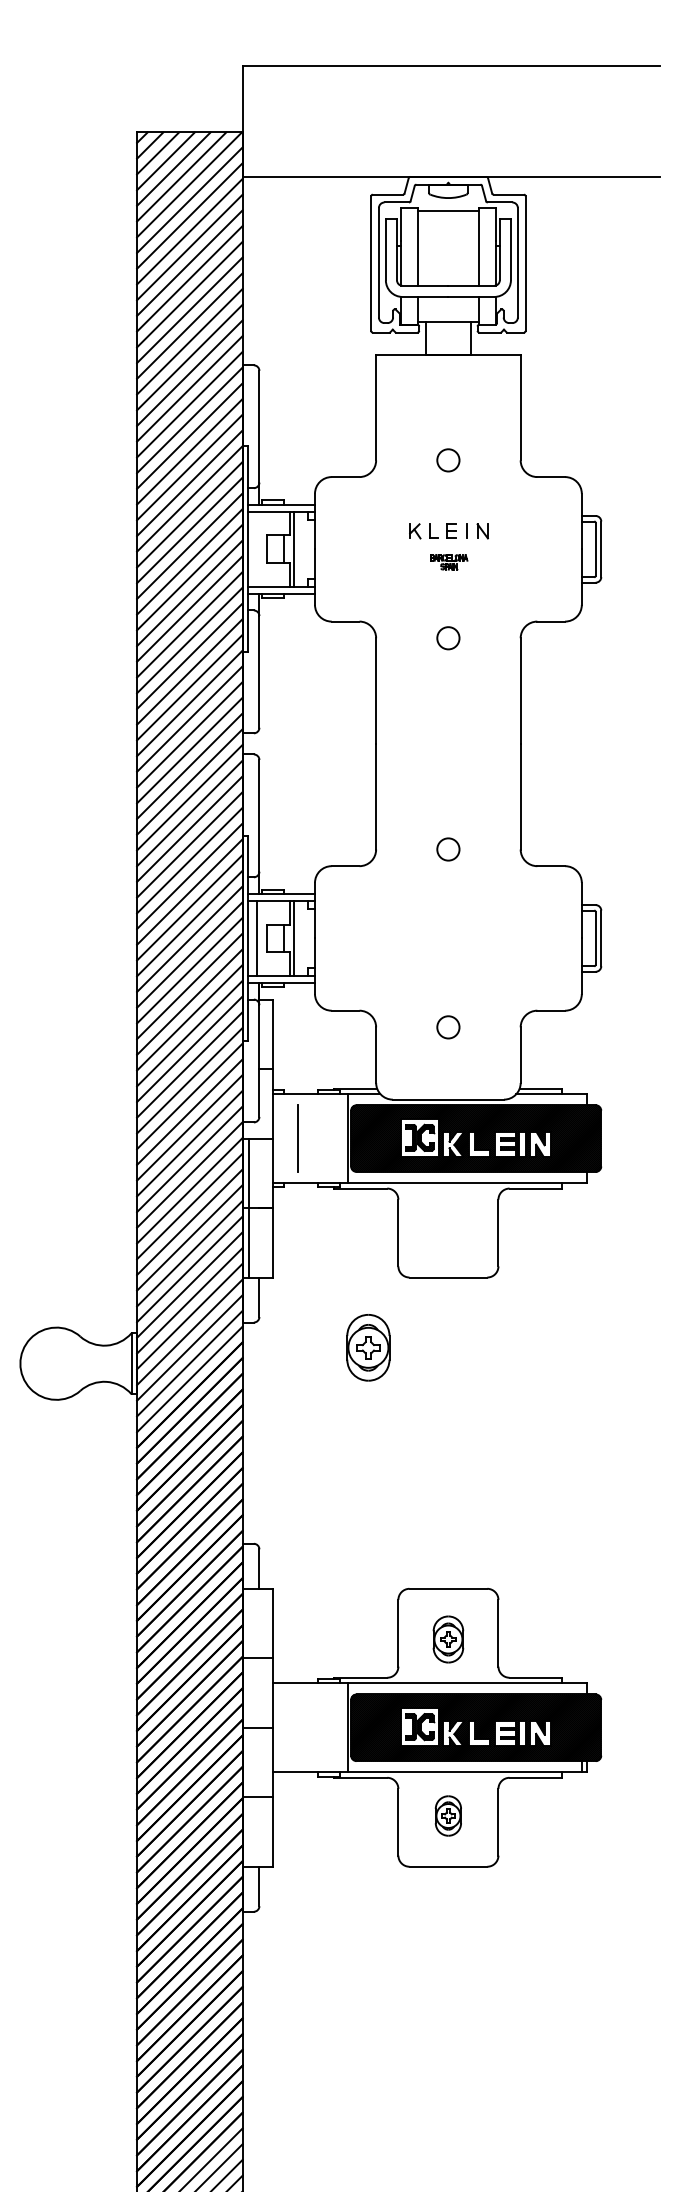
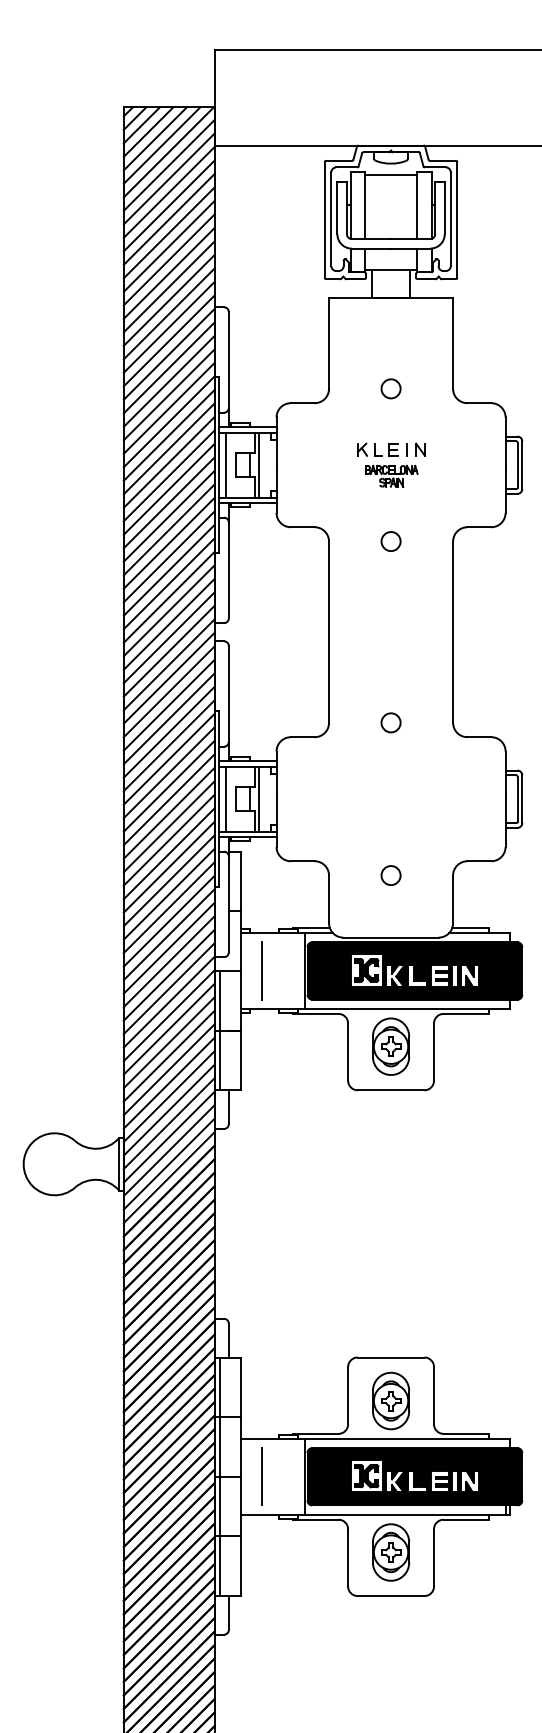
line: (256, 549) -> (226, 465), added
part: (449, 562) -> (392, 476), size x1.67
part: (368, 1347) -> (391, 1046), moved
part: (448, 1639) -> (391, 1401), size x1.43
line: (249, 1727) -> (220, 1476), added
line: (298, 1727) -> (262, 1476), added
part: (448, 1815) -> (391, 1552), size x1.67

